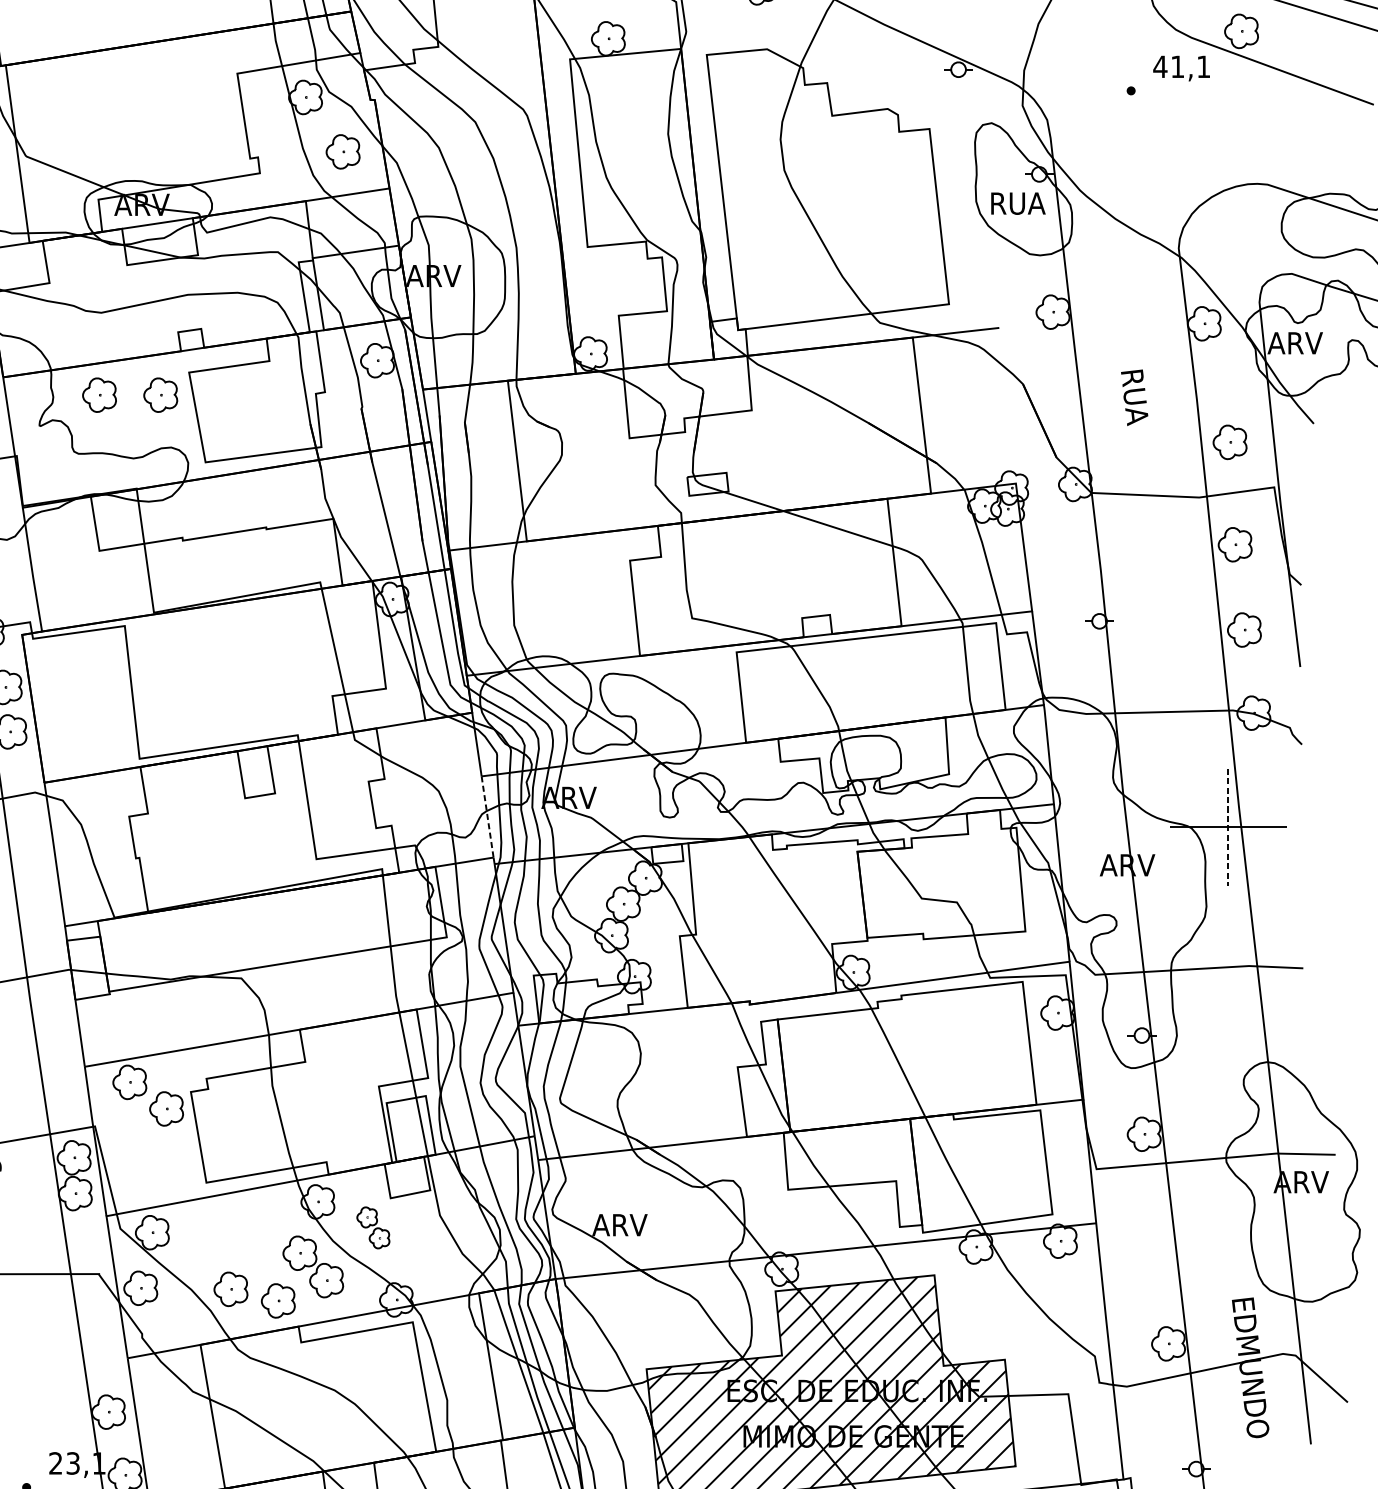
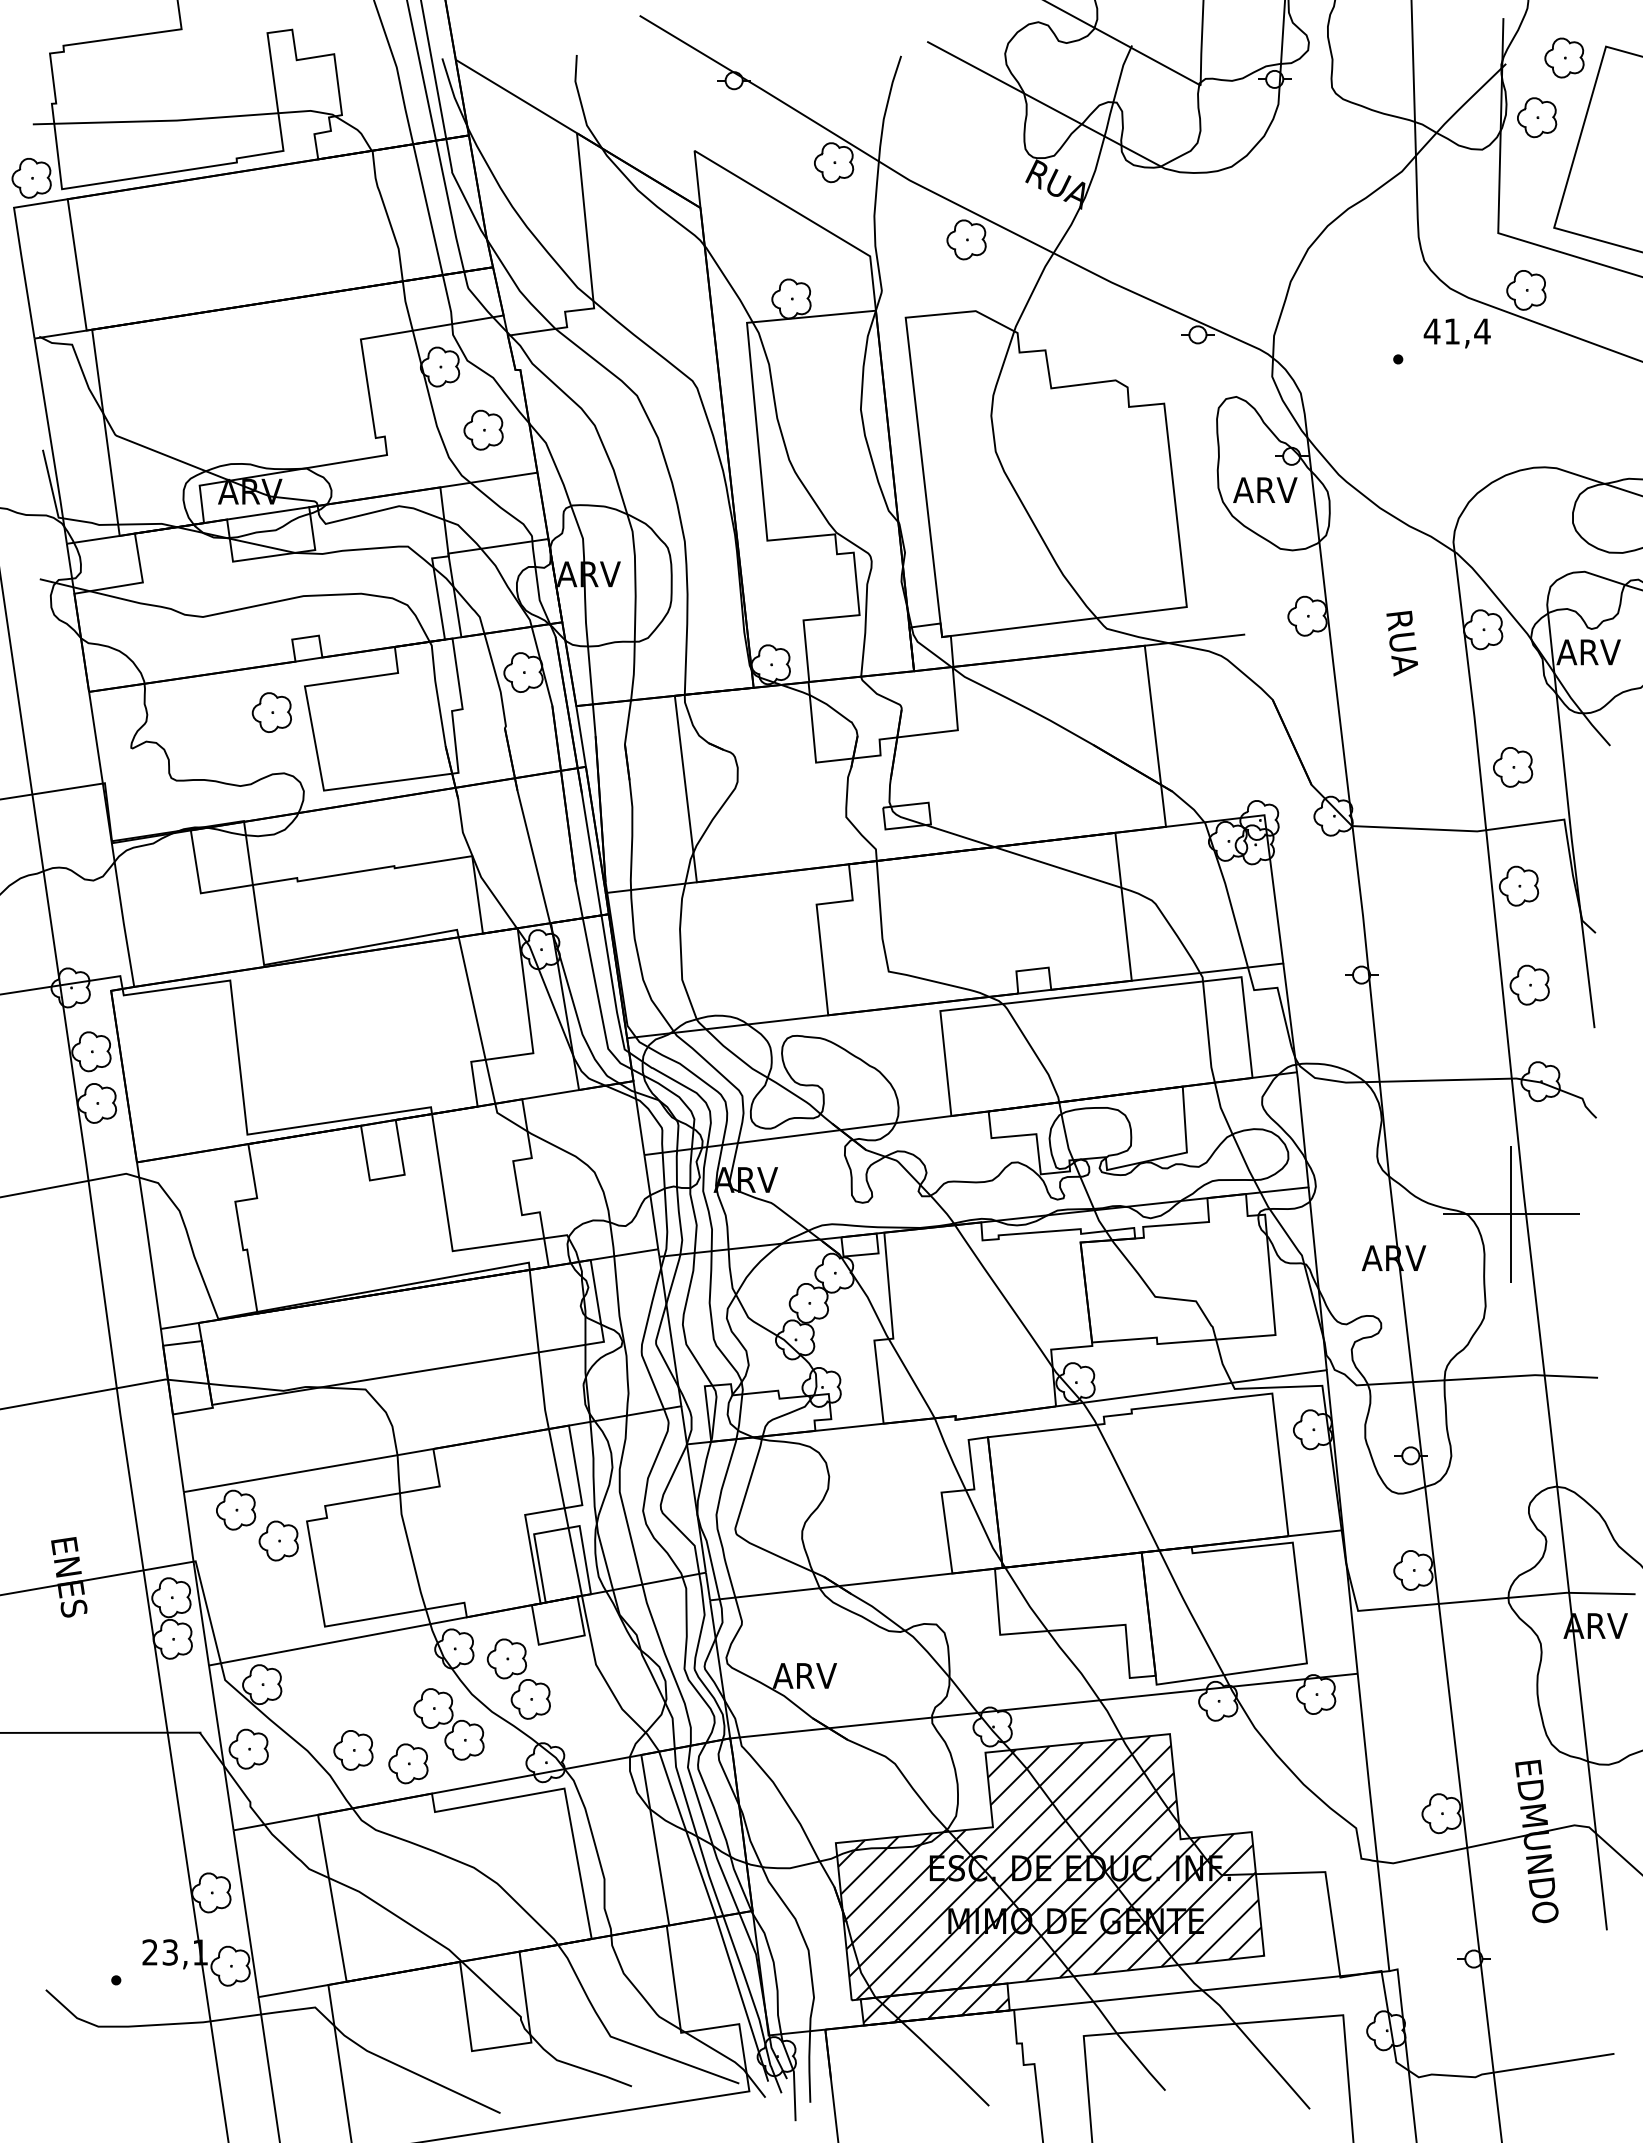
text: (1203, 66) -> (1482, 331), 41,1 -> 41,4
text: (1017, 203) -> (1266, 490), RUA -> ARV
part: (99, 395) -> (200, 712), removed
text: (1133, 397) -> (1401, 643), moved
line: (487, 817) -> (651, 1202), dashed -> solid
line: (1228, 827) -> (1511, 1214), dashed -> solid
part: (373, 1227) -> (518, 1678), size x1.67

